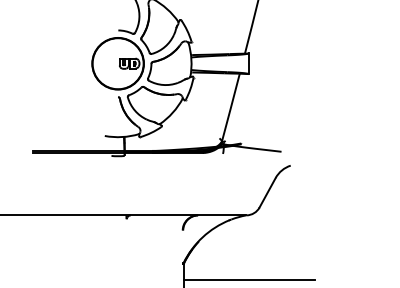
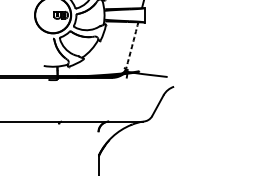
arc: (230, 108) -> (131, 46), solid -> dashed
line: (248, 280) -> (144, 167), removed

